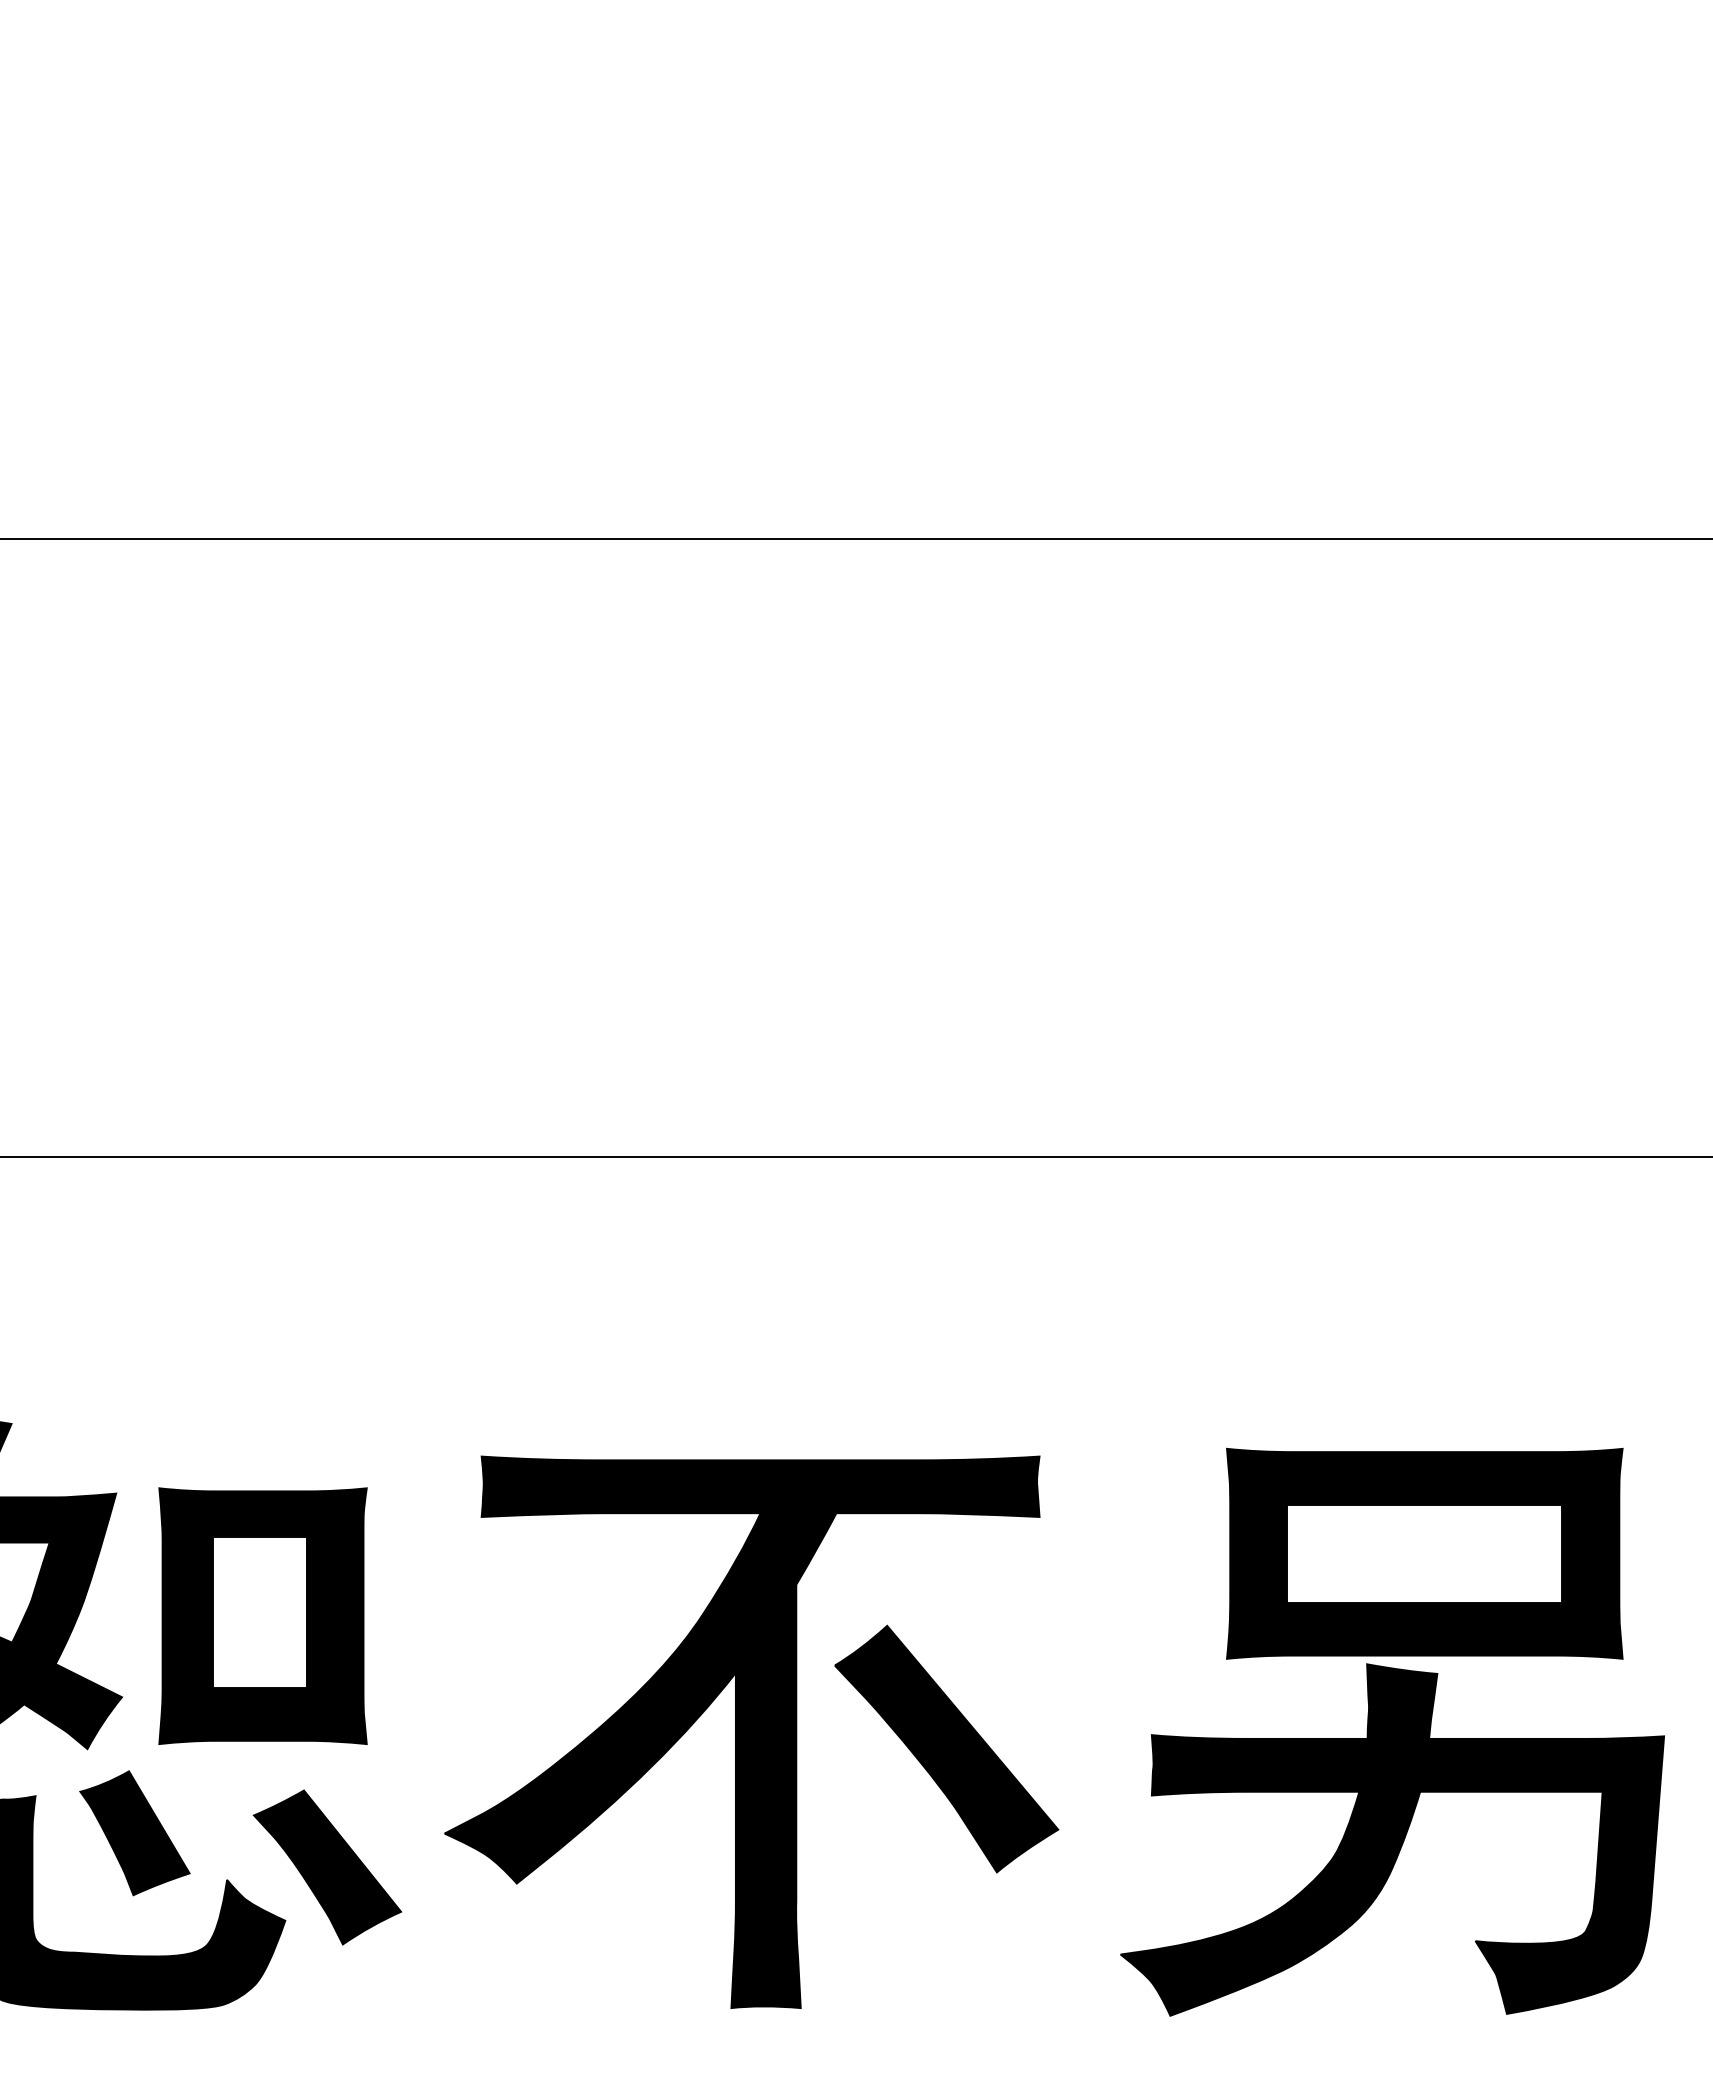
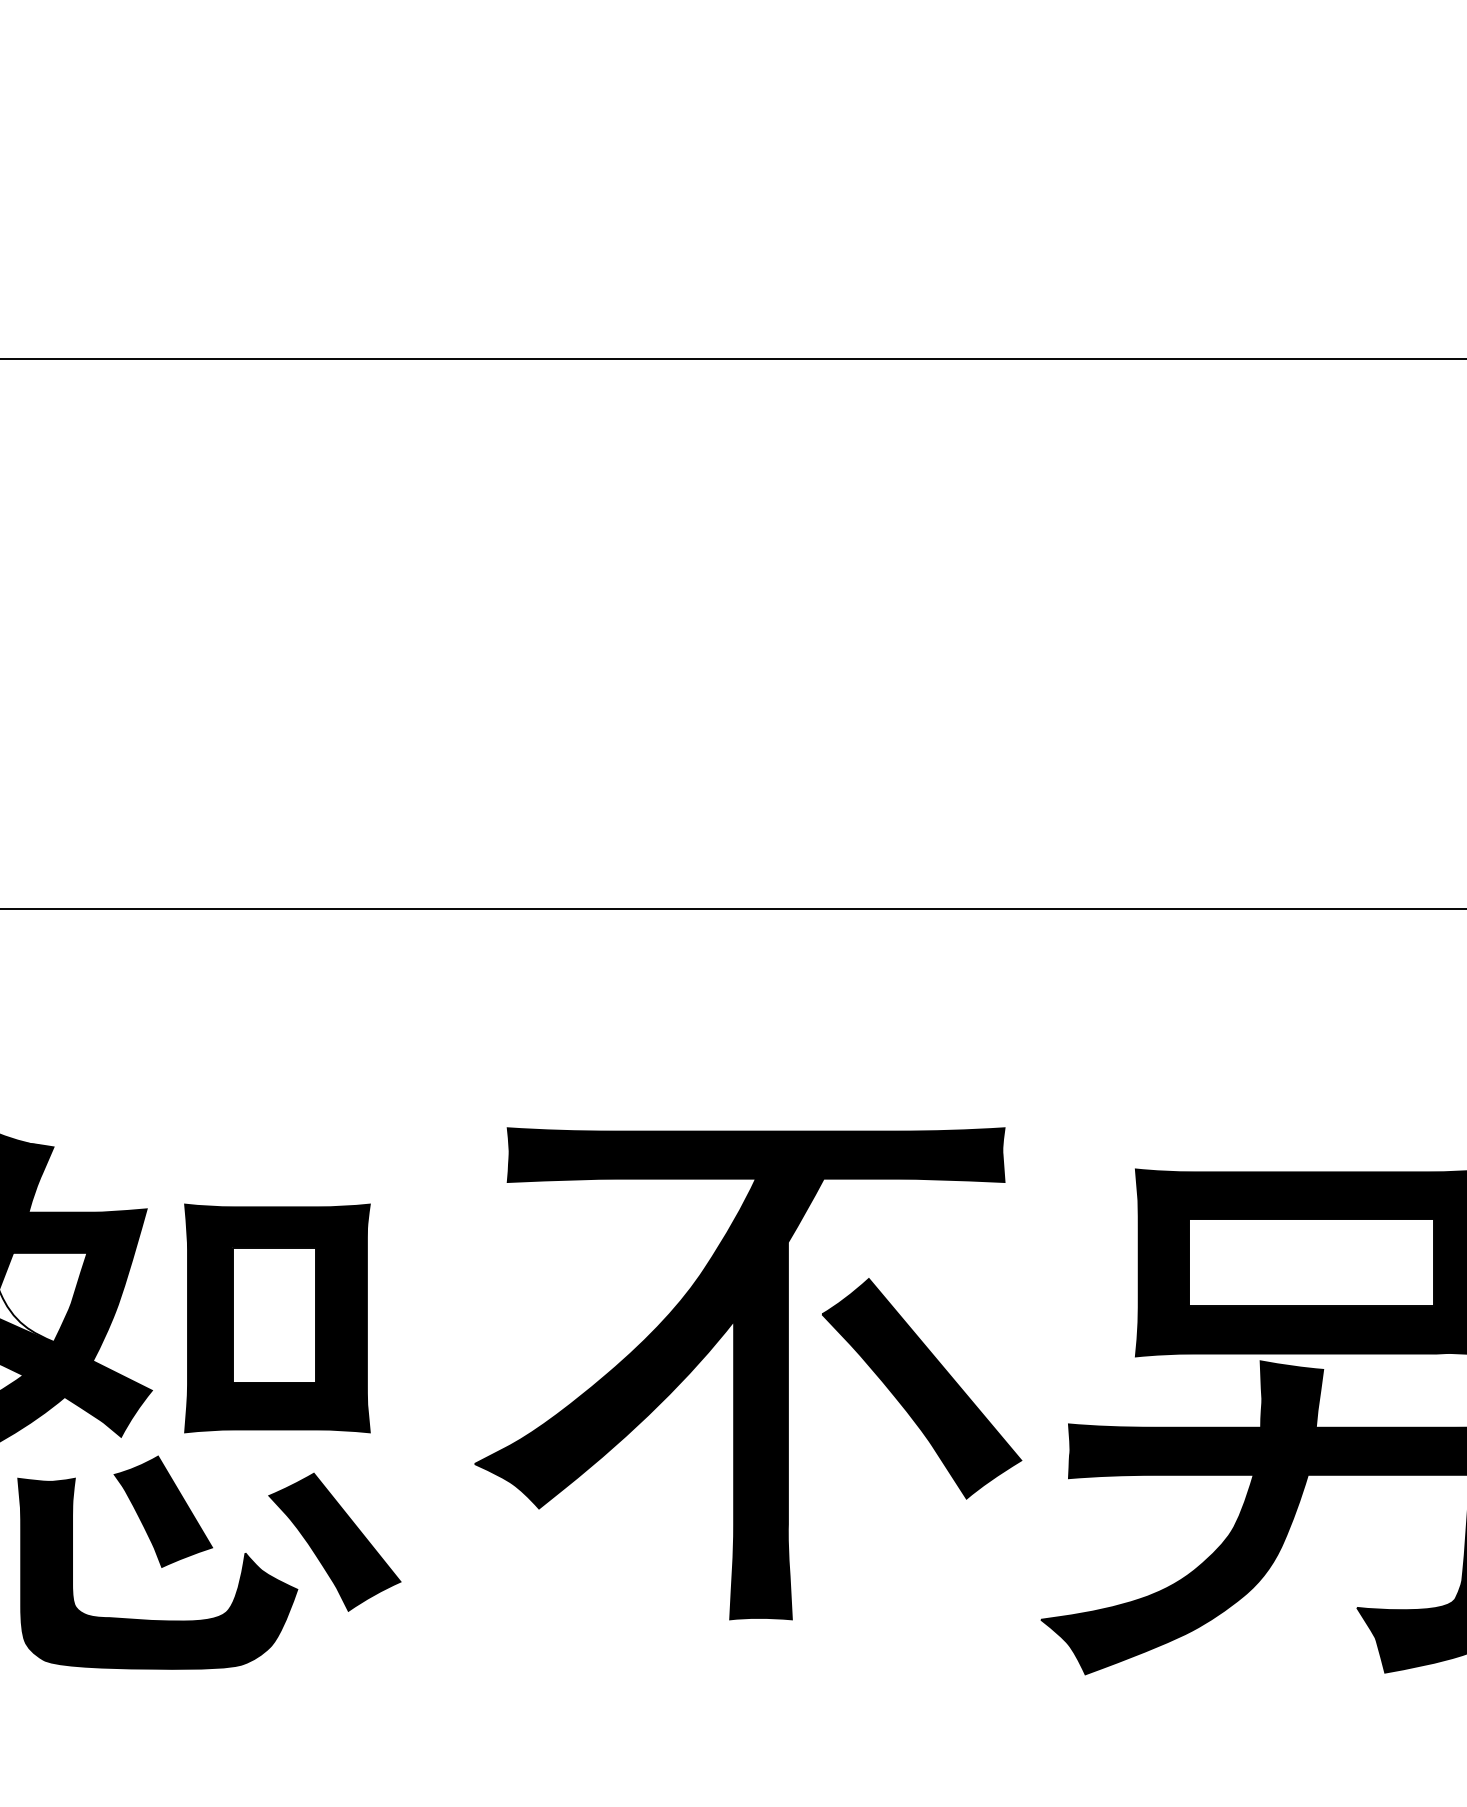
part: (751, 1731) -> (748, 1373), moved

